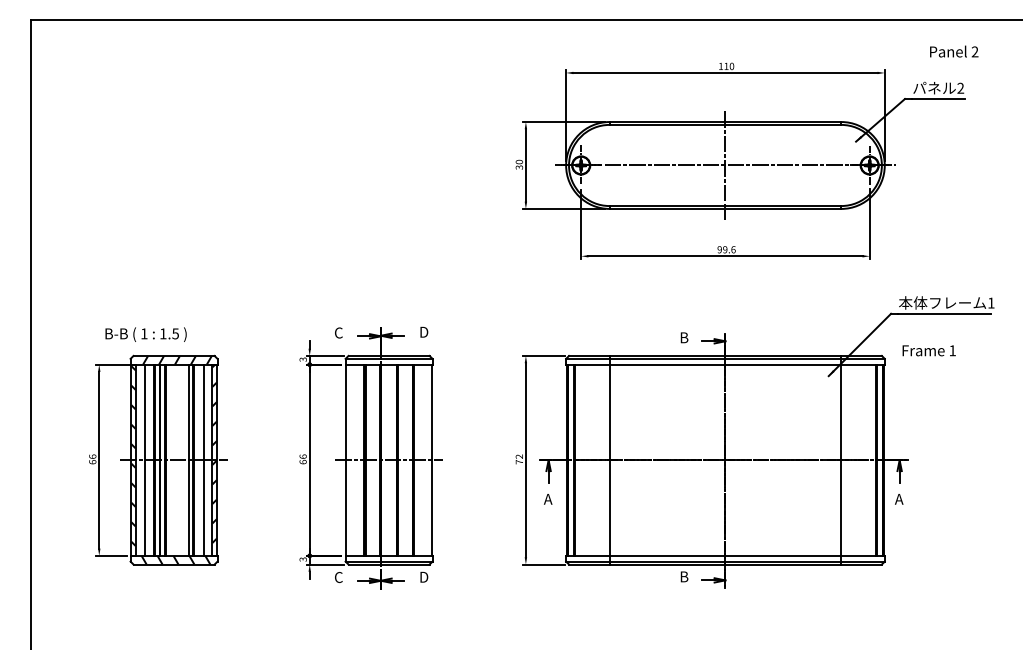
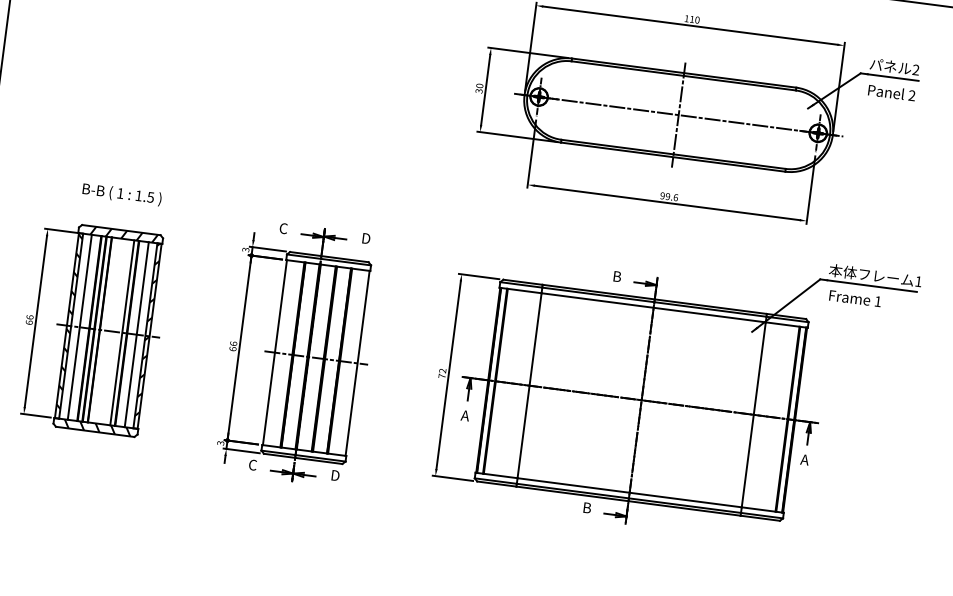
text: (954, 51) -> (892, 92), moved
text: (145, 334) -> (121, 194), moved
text: (928, 350) -> (854, 298), moved

